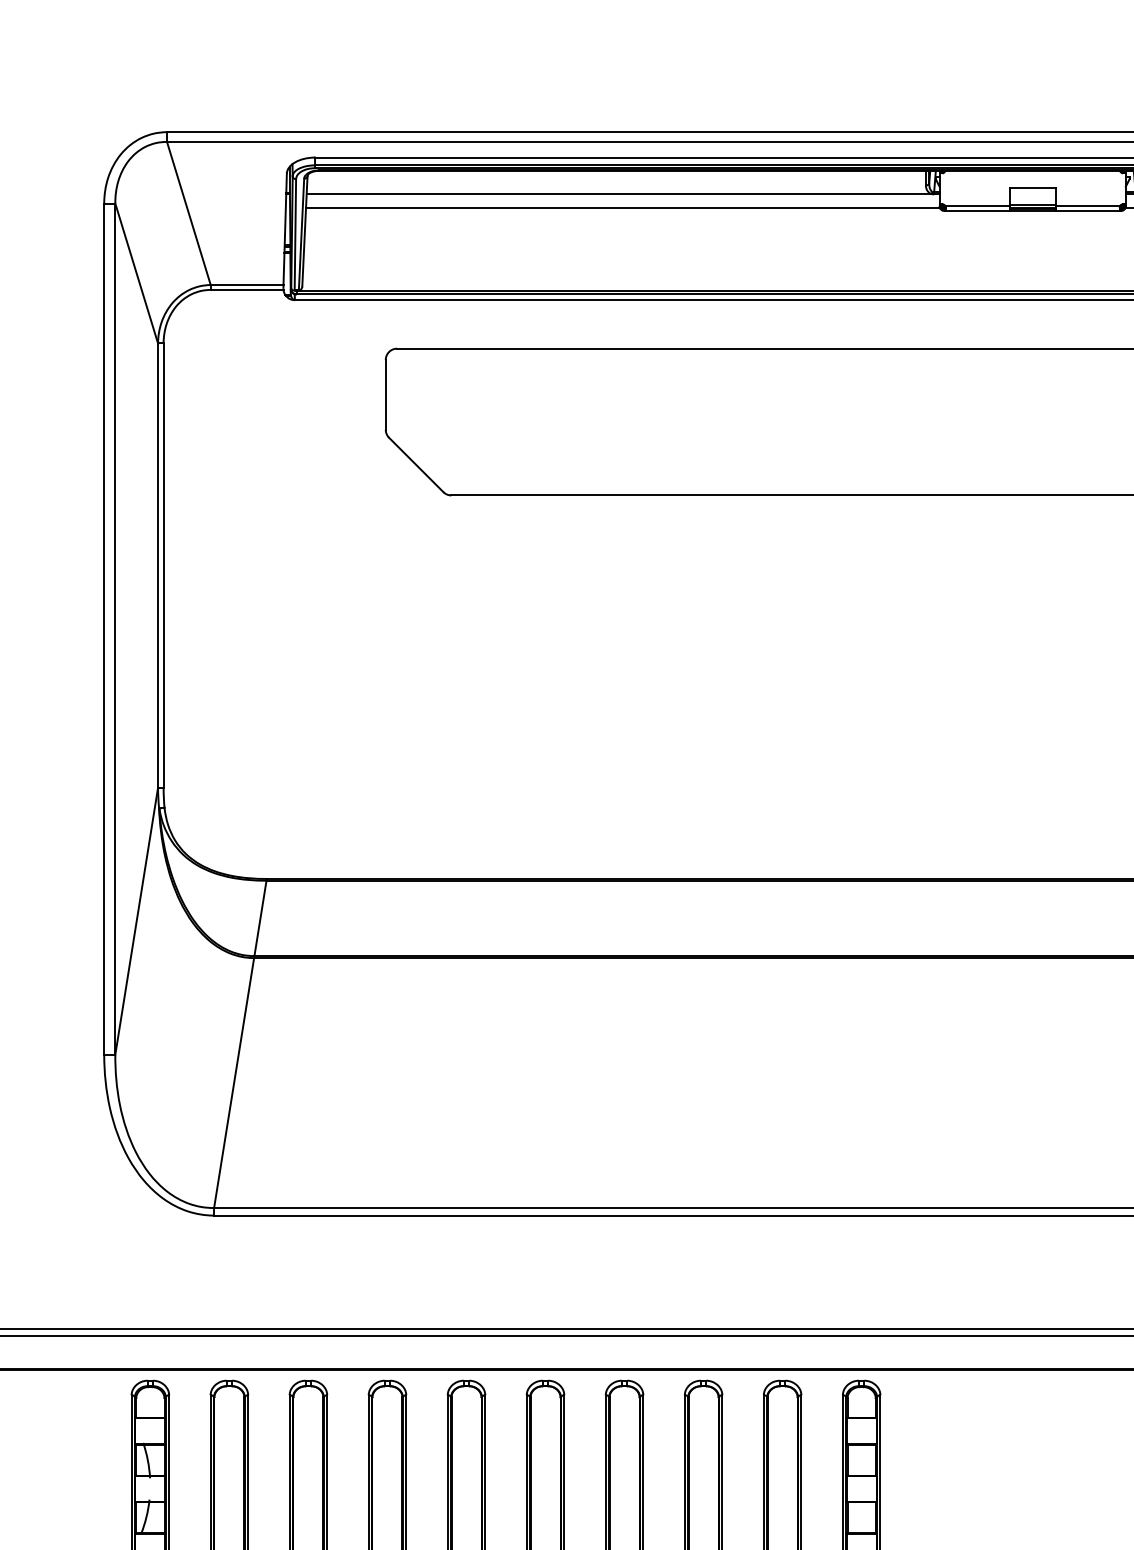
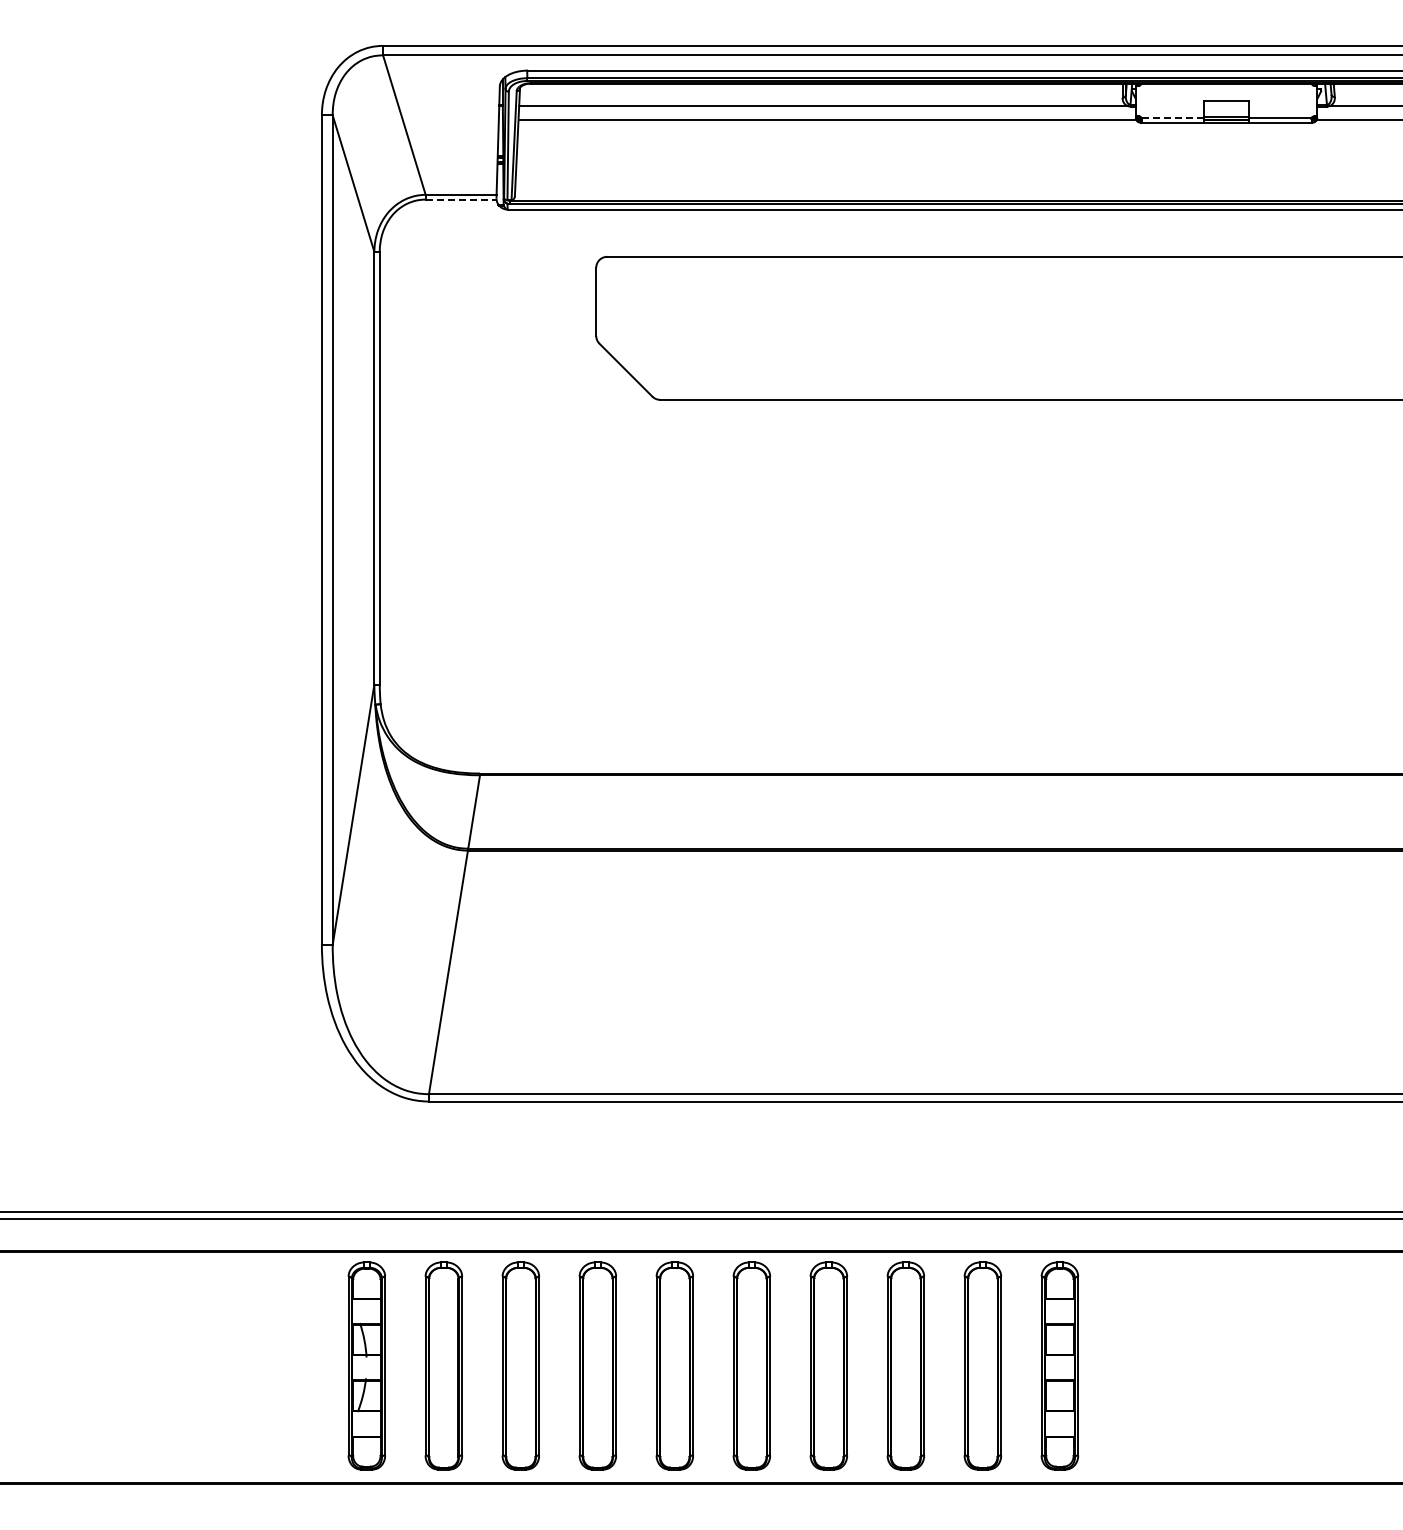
line: (977, 205) -> (1172, 117), solid -> dashed
line: (247, 289) -> (461, 199), solid -> dashed

